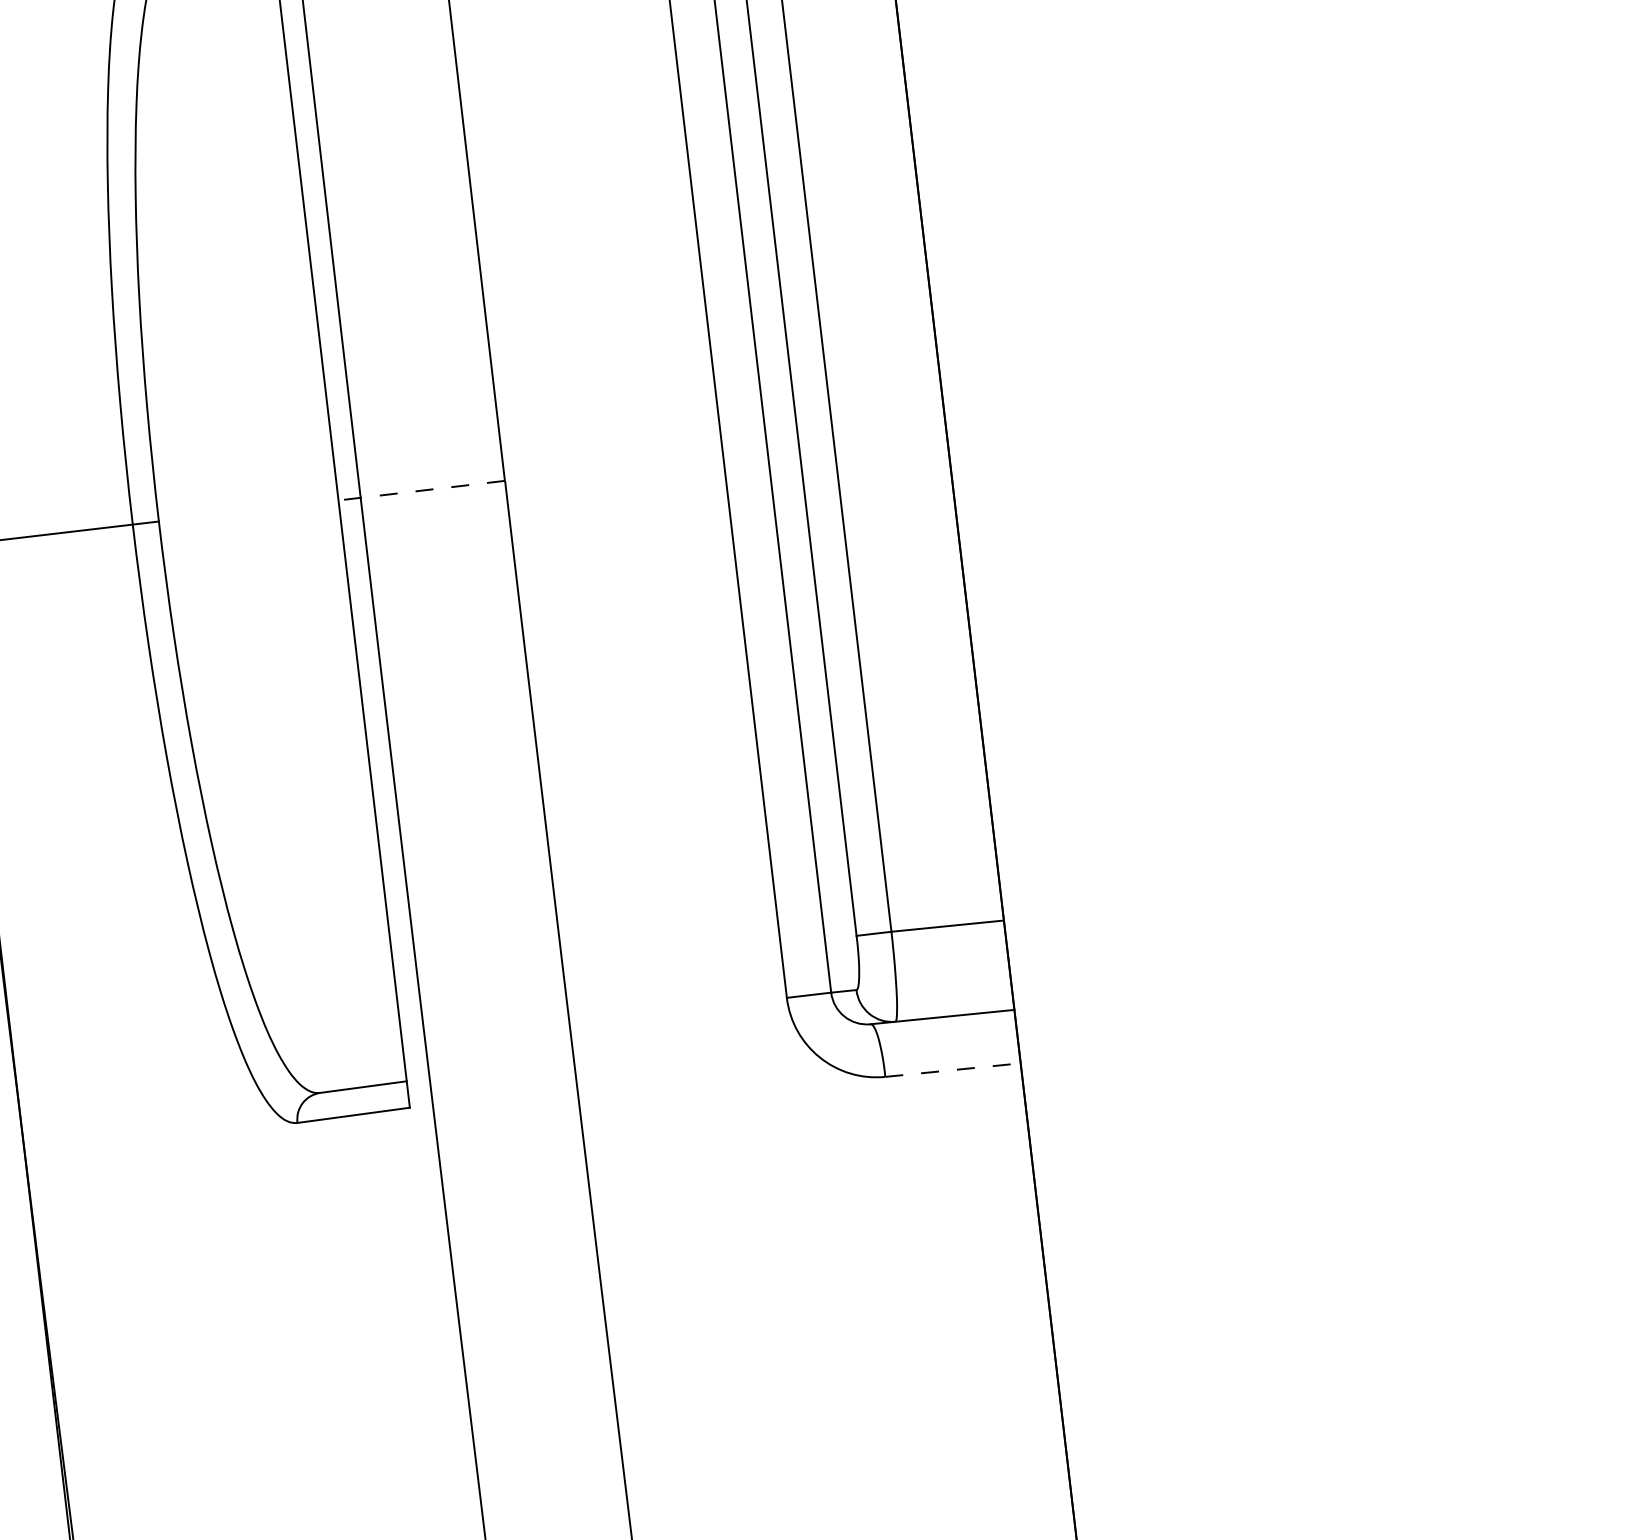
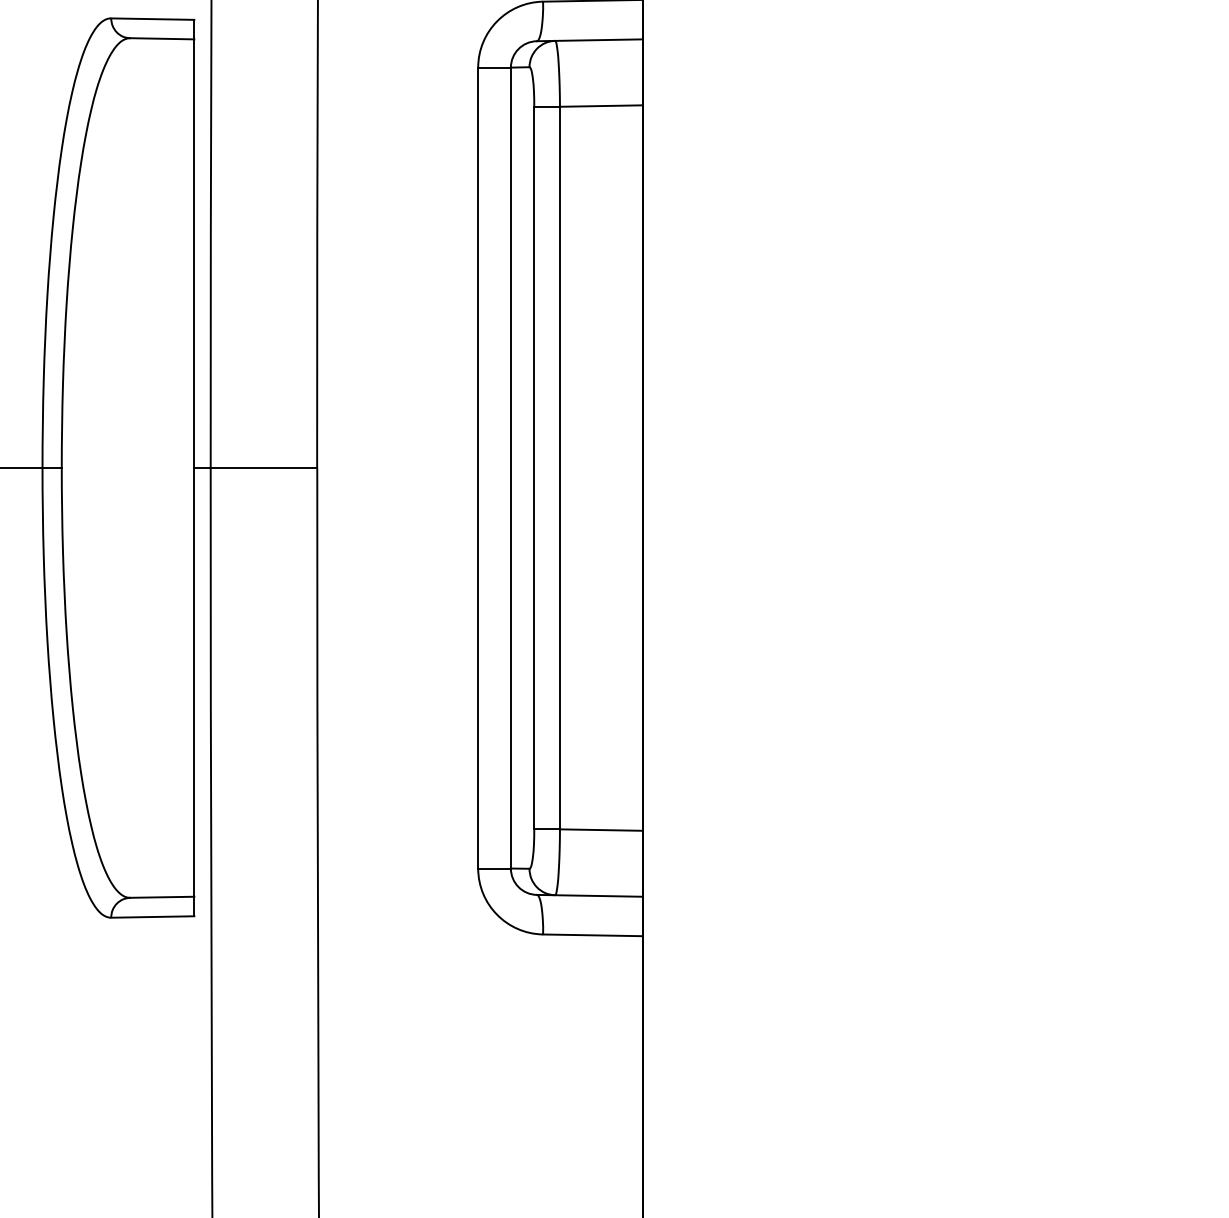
line: (421, 491) -> (255, 468), dashed -> solid
line: (952, 1070) -> (592, 935), dashed -> solid

